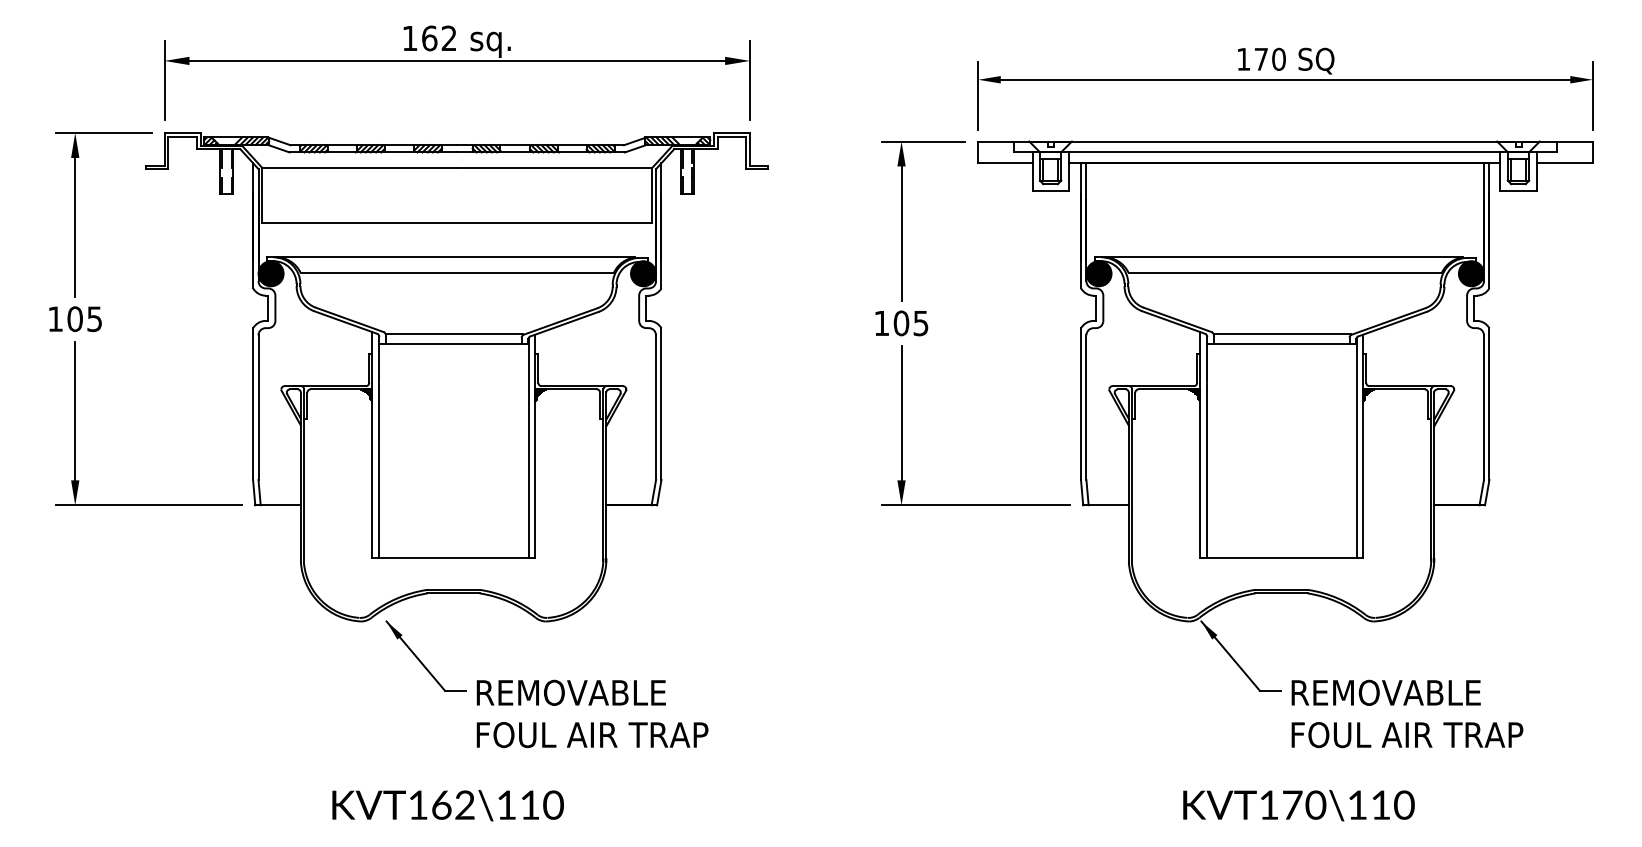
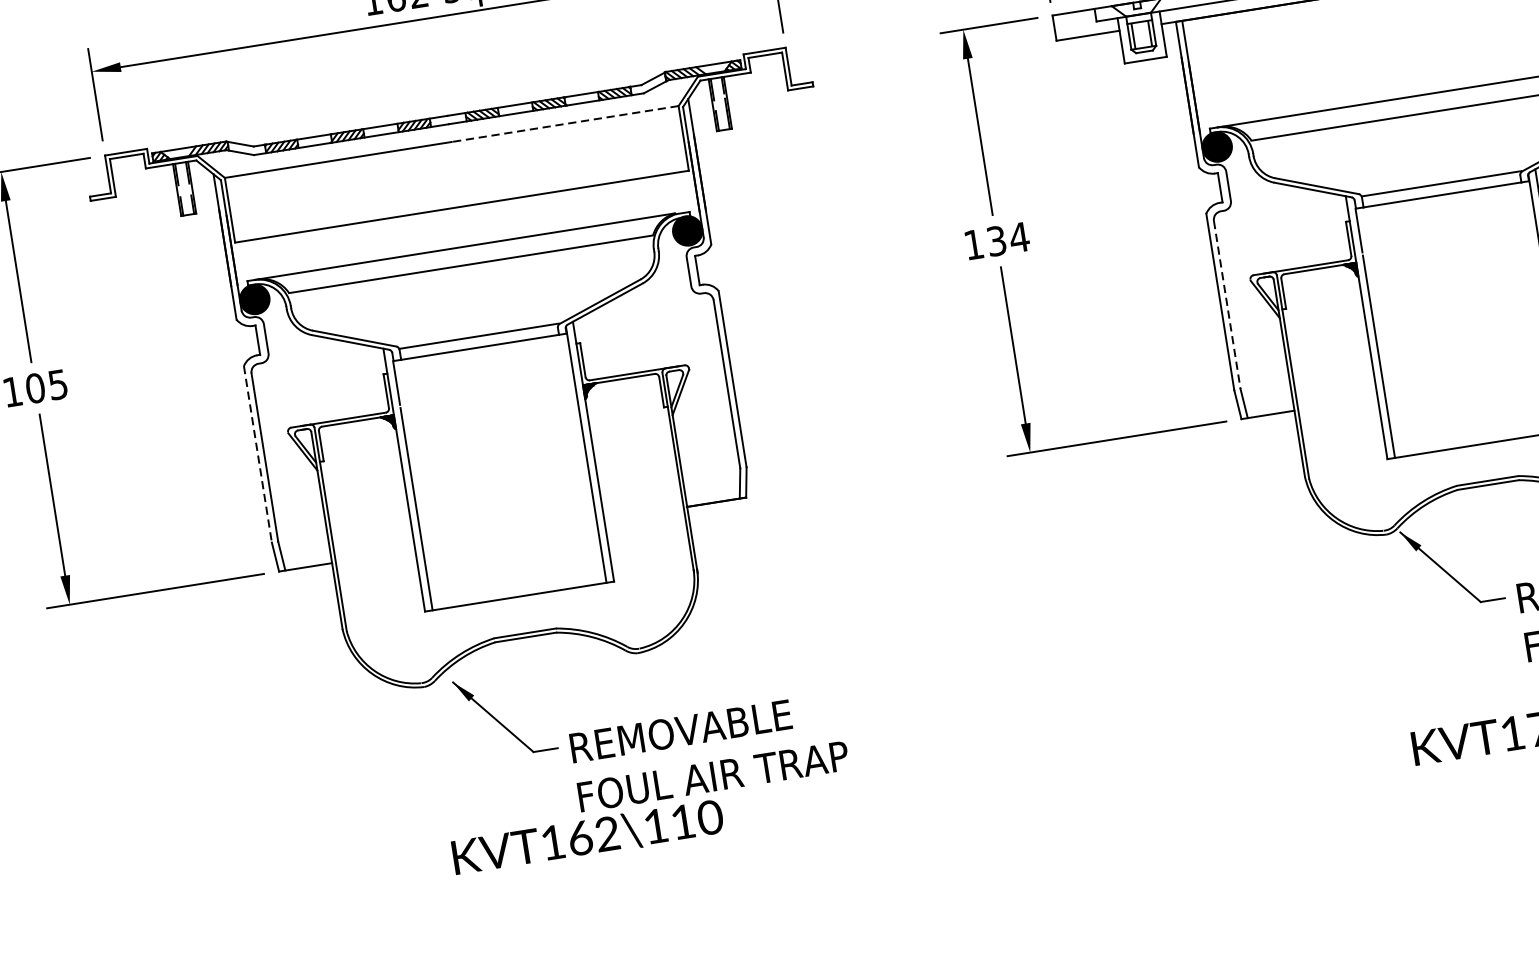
line: (554, 167) -> (564, 123), solid -> dashed
text: (911, 323) -> (1008, 239), 105 -> 134
line: (253, 404) -> (258, 454), solid -> dashed
line: (1086, 408) -> (1227, 306), solid -> dashed
text: (447, 805) -> (587, 837), moved

